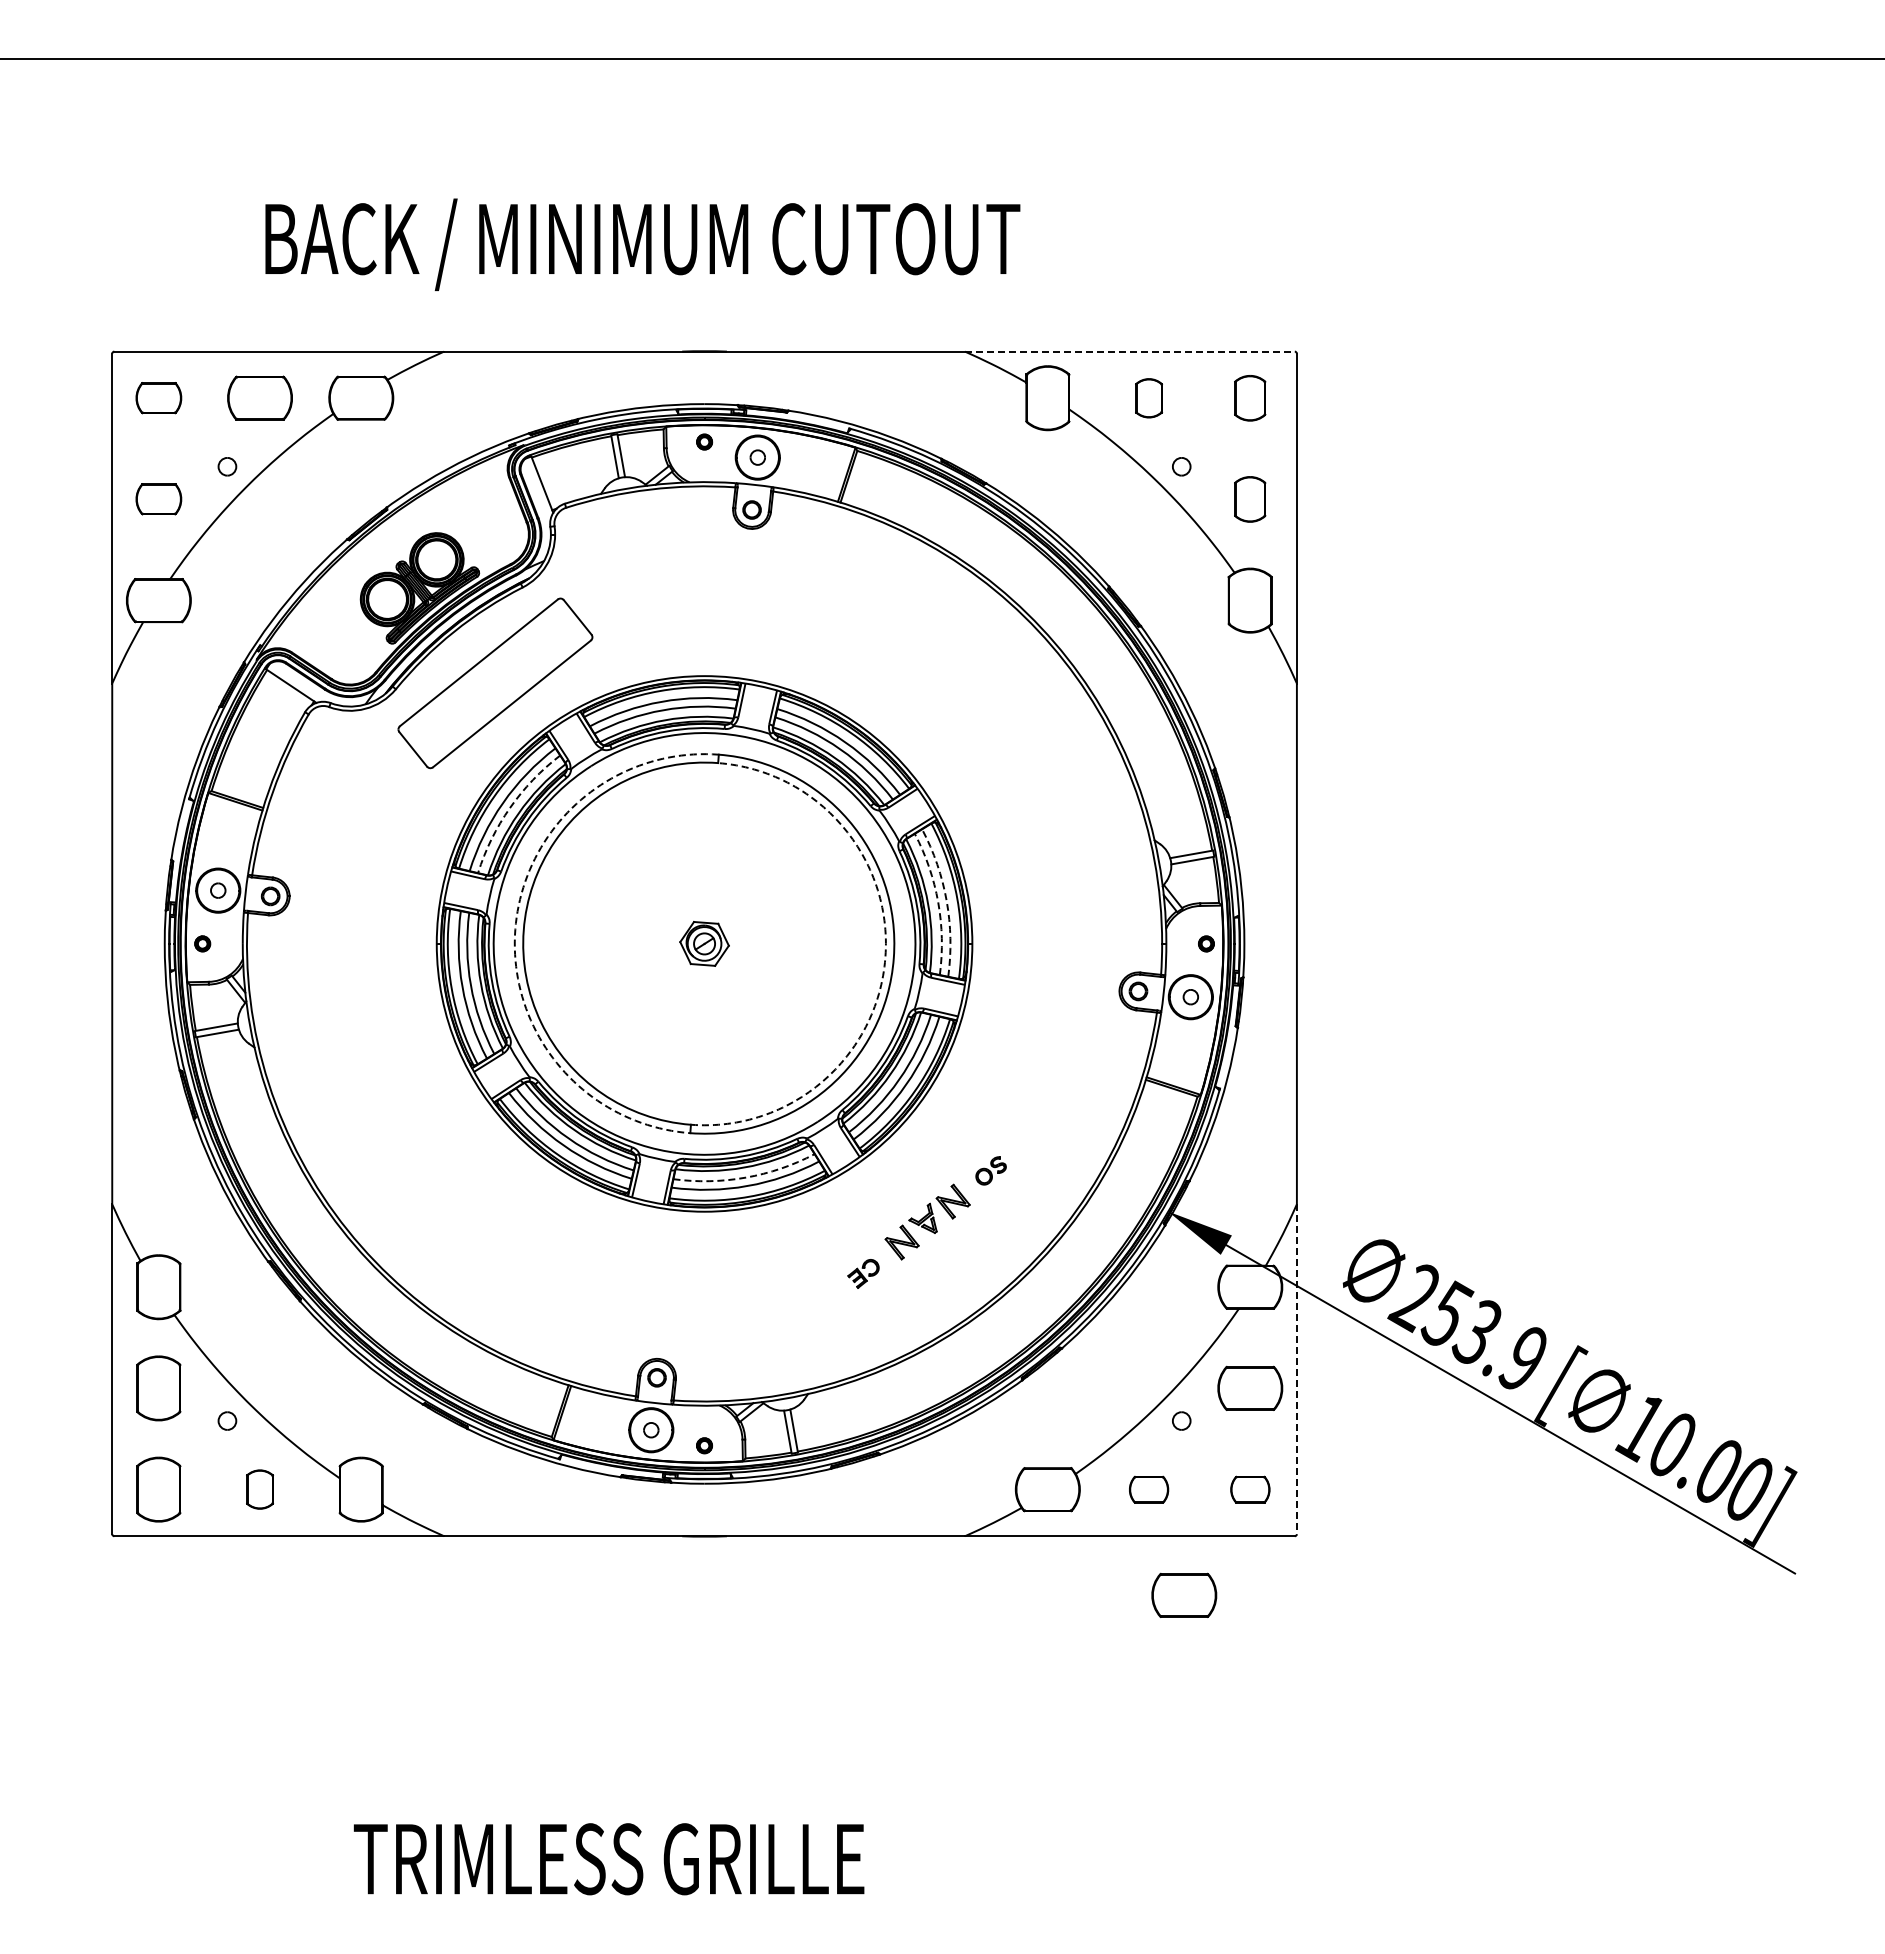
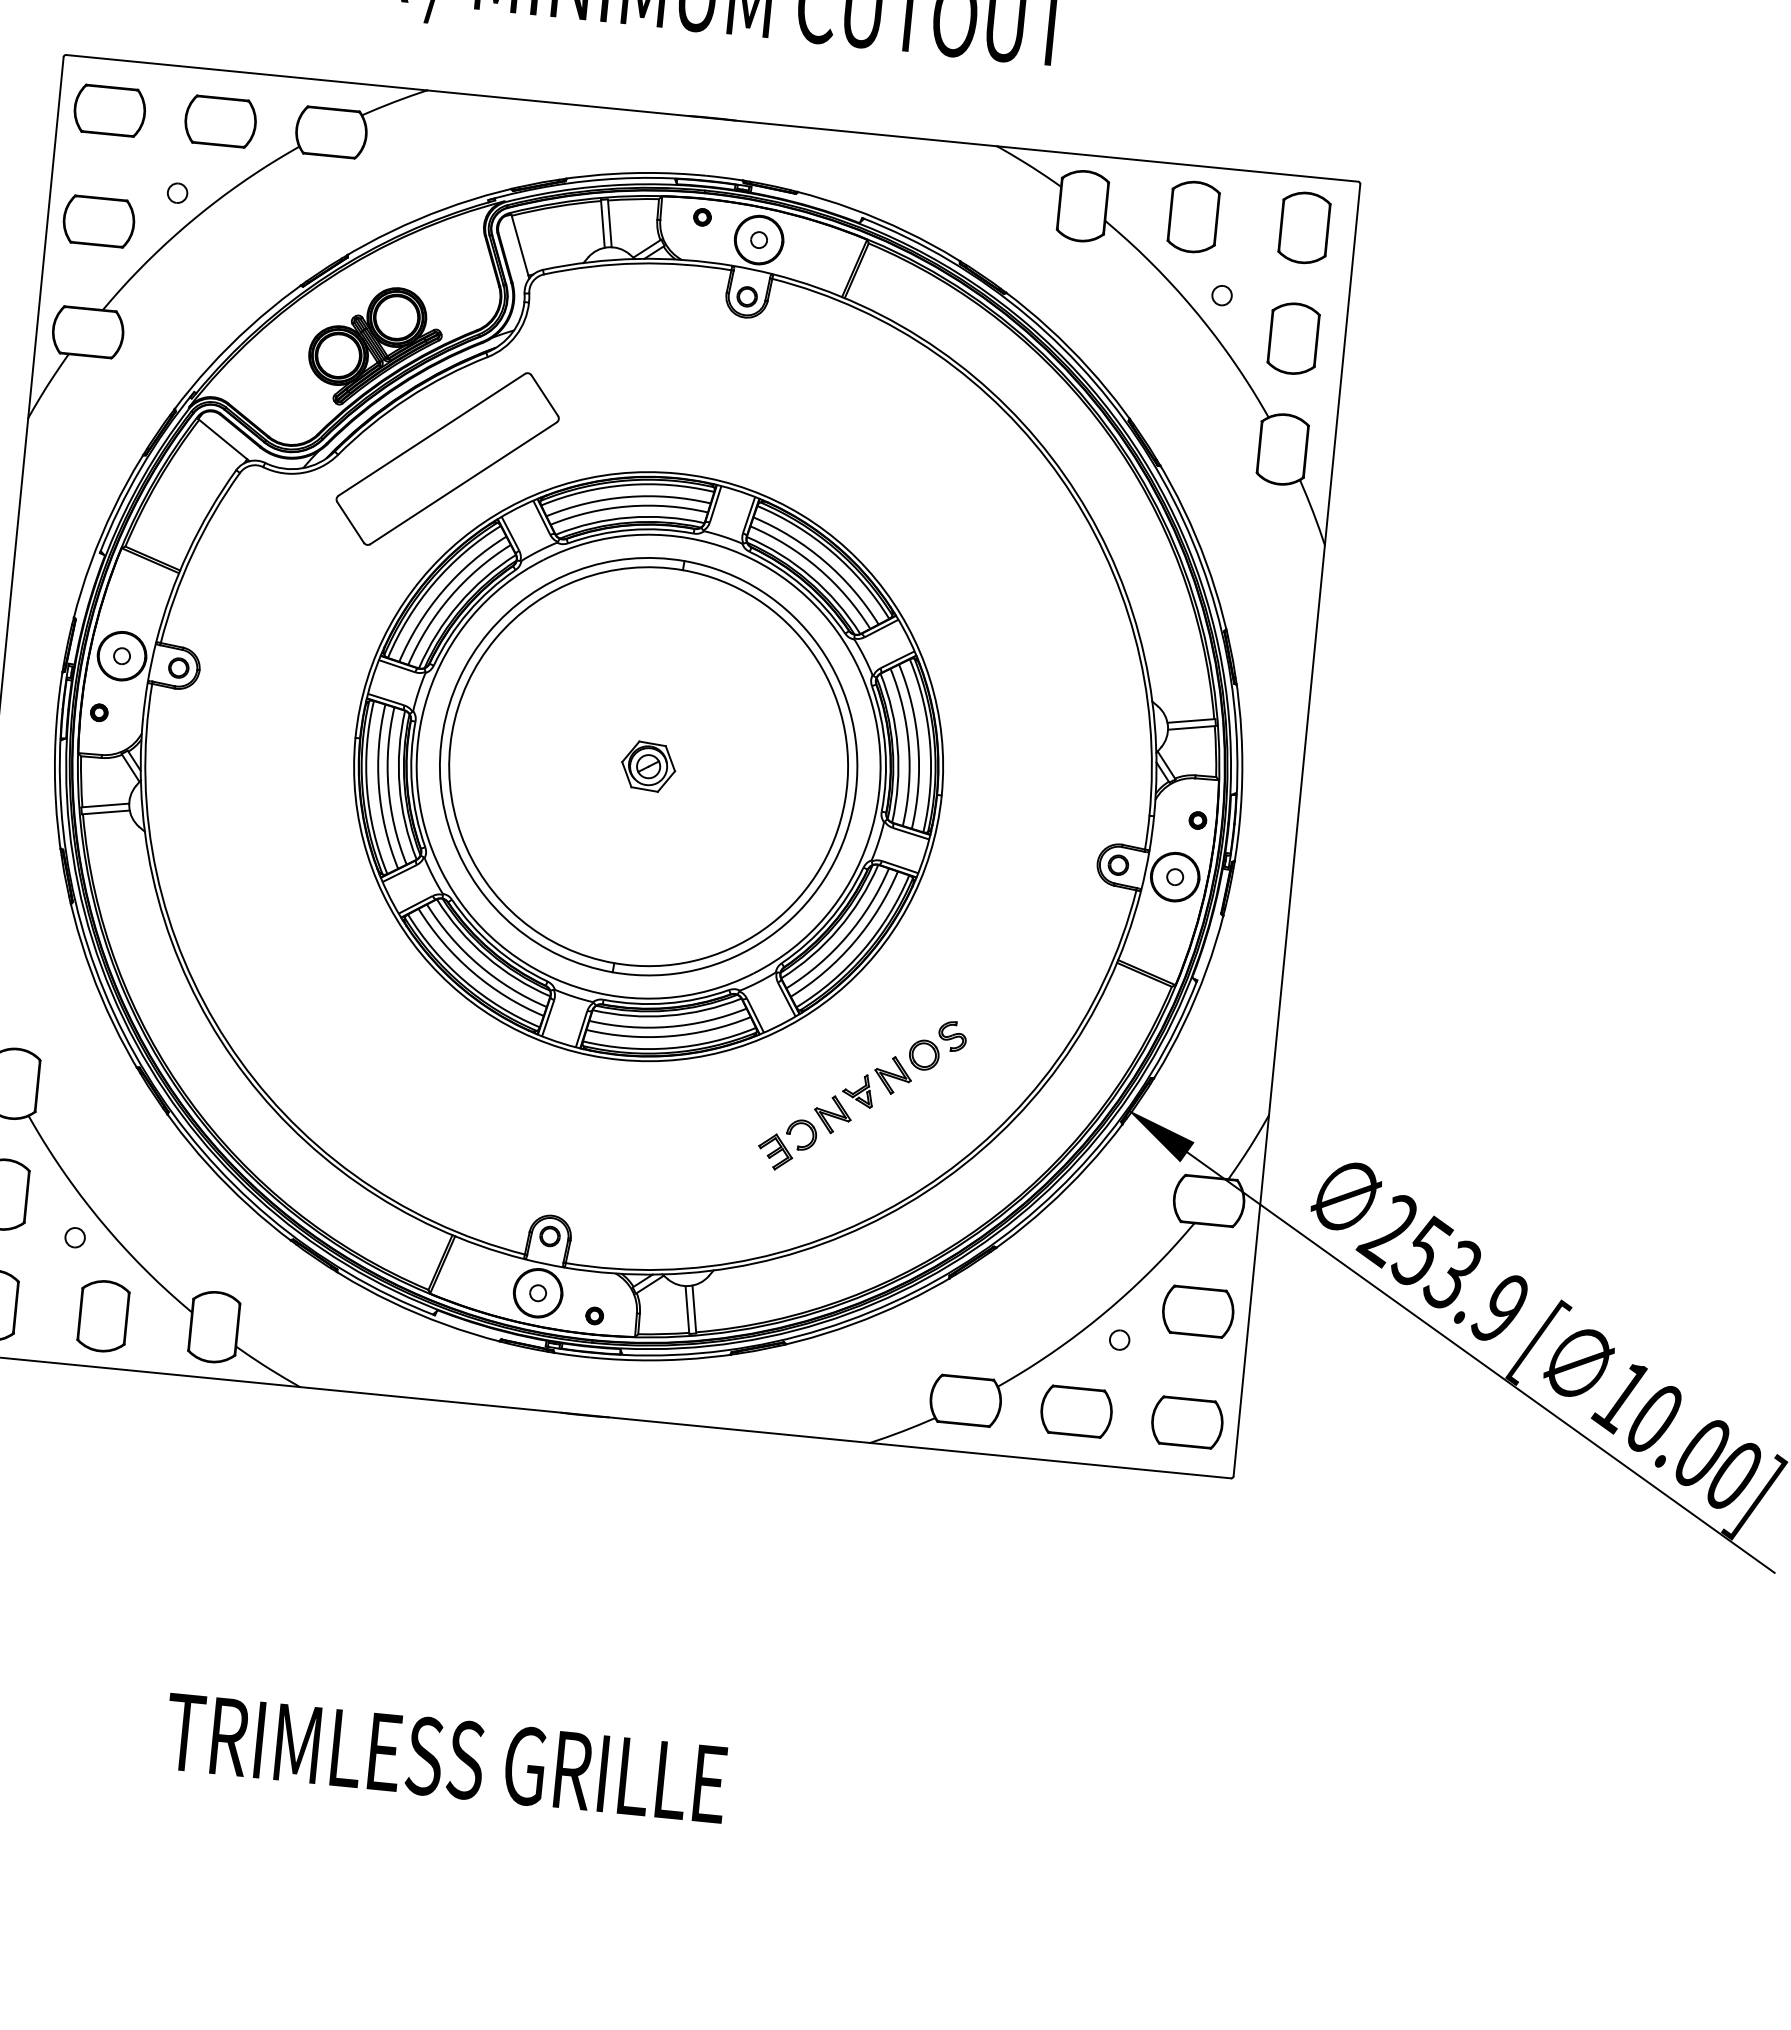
line: (1129, 351) -> (1177, 163), dashed -> solid
part: (158, 397) -> (109, 109), size x1.43
part: (1148, 398) -> (1193, 217), size x1.67
part: (1249, 398) -> (1303, 228), size x1.43
part: (158, 498) -> (98, 220), size x1.43
part: (1249, 499) -> (1292, 338), size x1.43
arc: (510, 807) -> (450, 596), dashed -> solid
arc: (946, 901) -> (917, 746), dashed -> solid
arc: (938, 902) -> (909, 746), dashed -> solid
arc: (515, 929) -> (443, 730), dashed -> solid
arc: (885, 957) -> (845, 800), dashed -> solid
part: (990, 1170) -> (937, 1045), size x1.67
arc: (745, 1177) -> (668, 1026), dashed -> solid
part: (863, 1273) -> (787, 1144), size x1.67
line: (1296, 1369) -> (1250, 1296), dashed -> solid
part: (259, 1489) -> (102, 1316), size x1.67
part: (1148, 1489) -> (1075, 1411), size x1.67
part: (1250, 1489) -> (1187, 1422), size x1.67
part: (1184, 1594) -> (1104, 1530), removed

